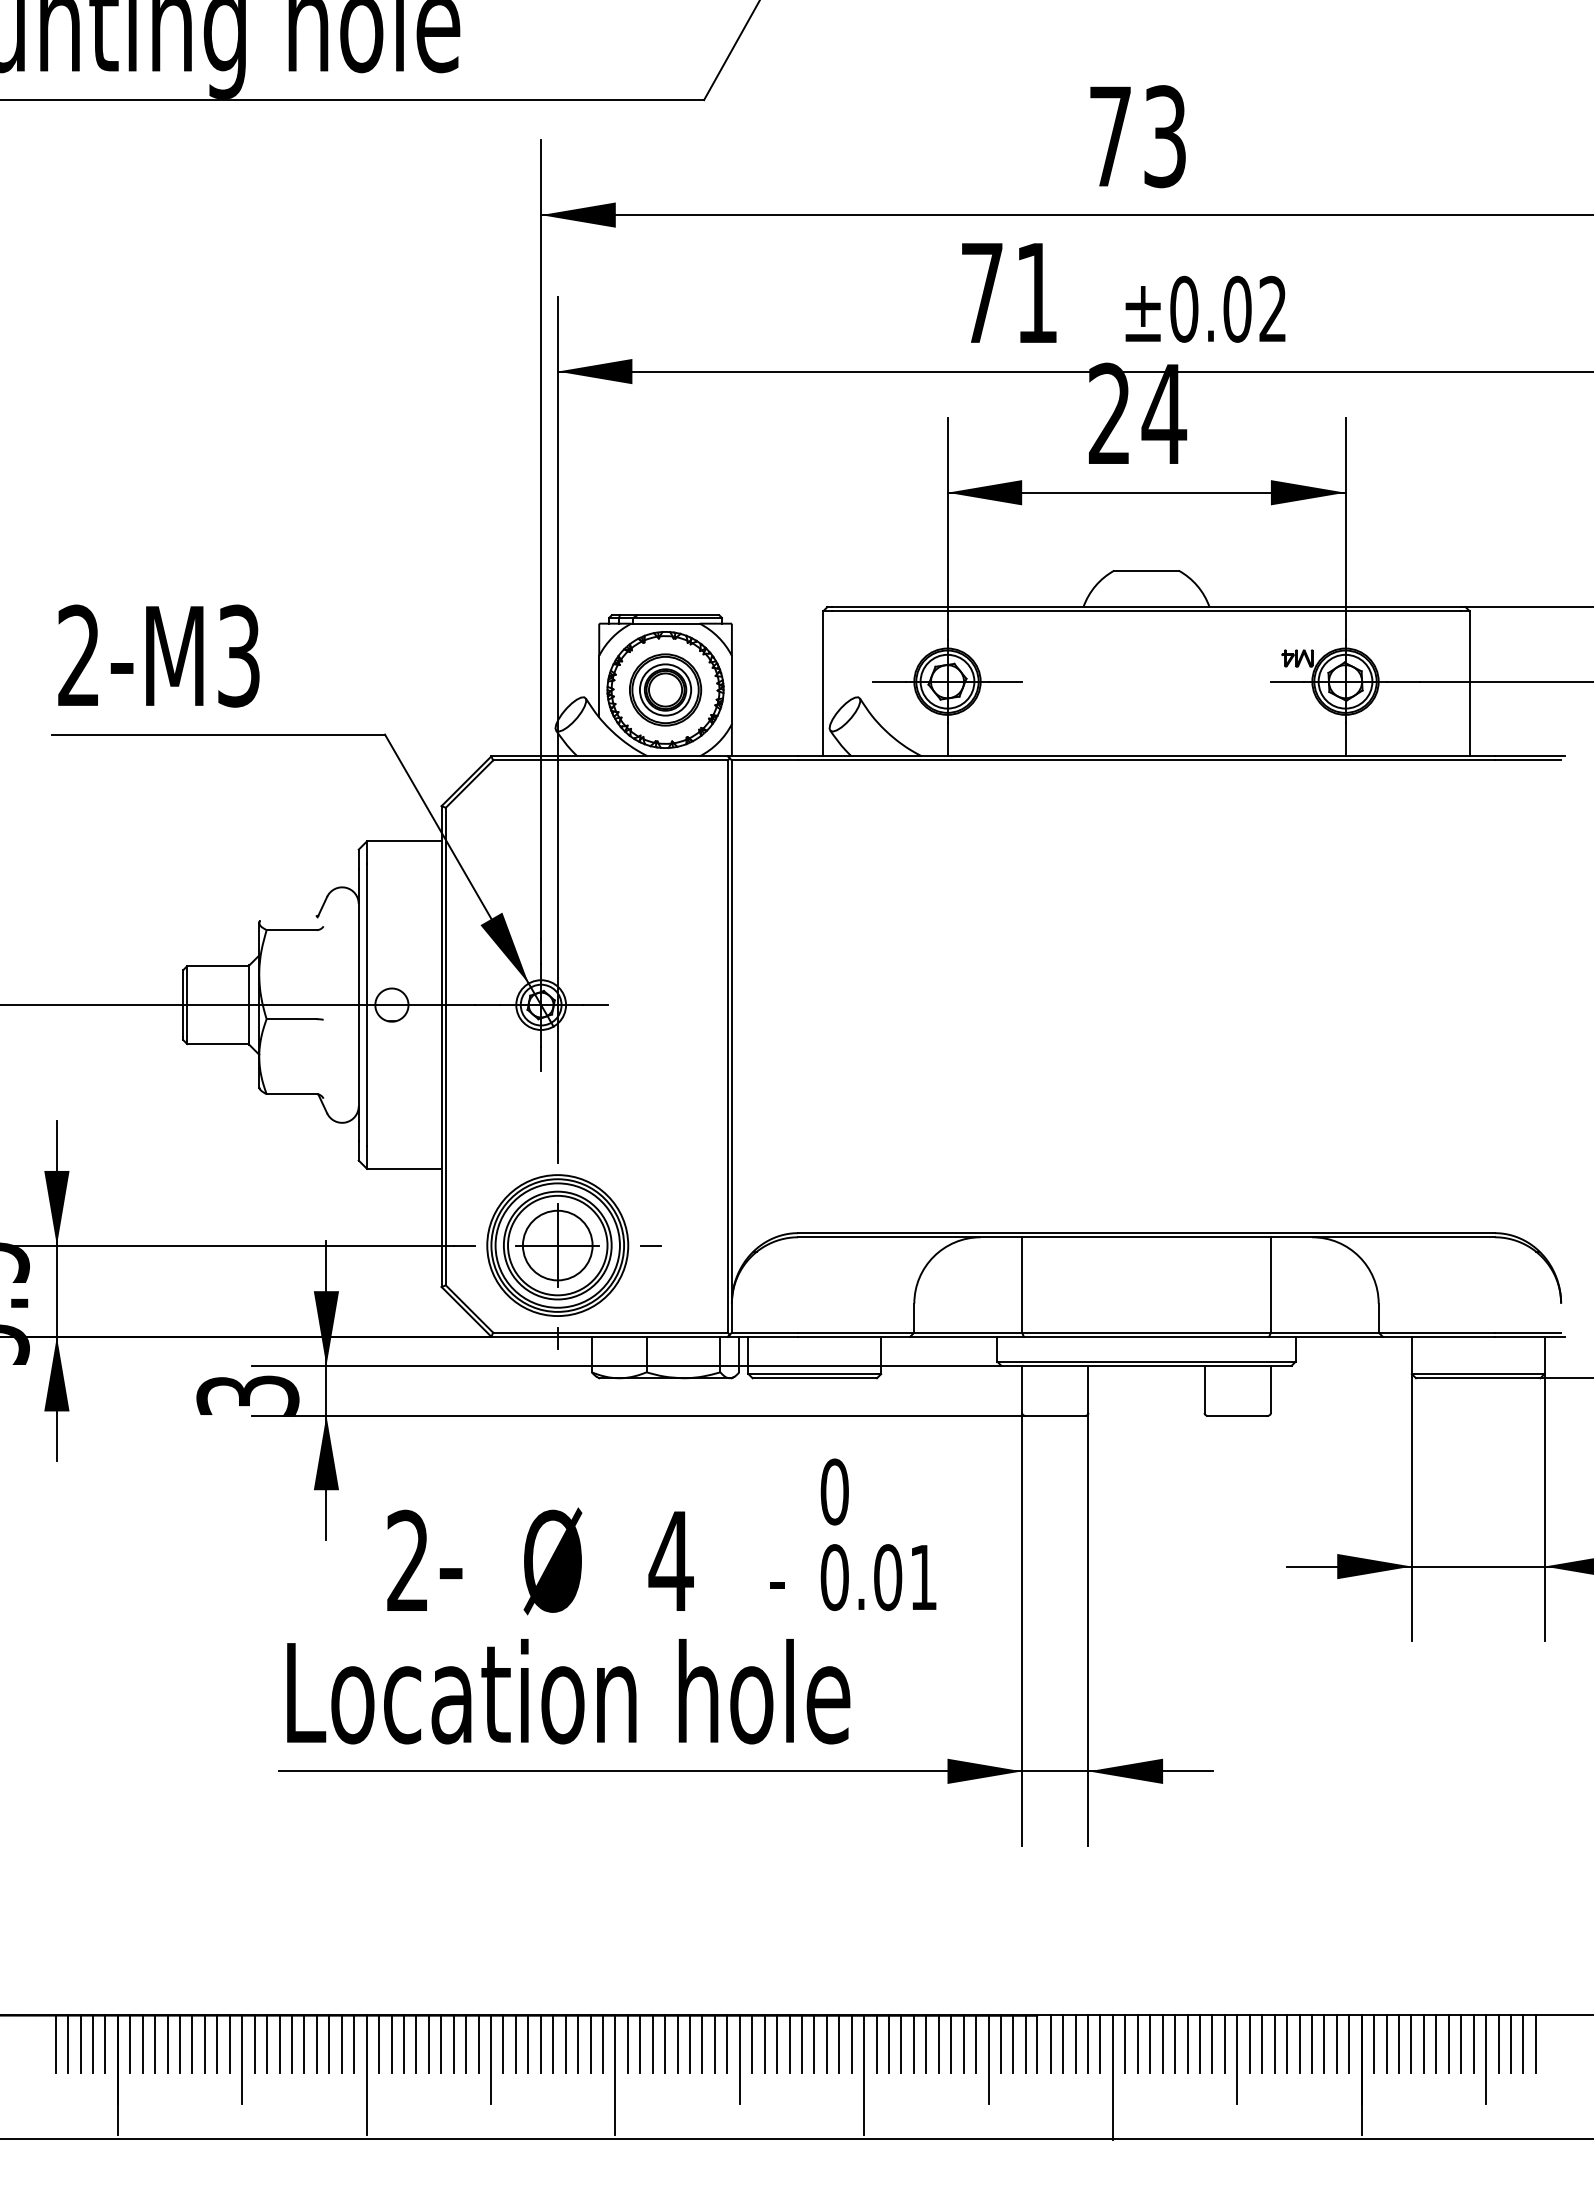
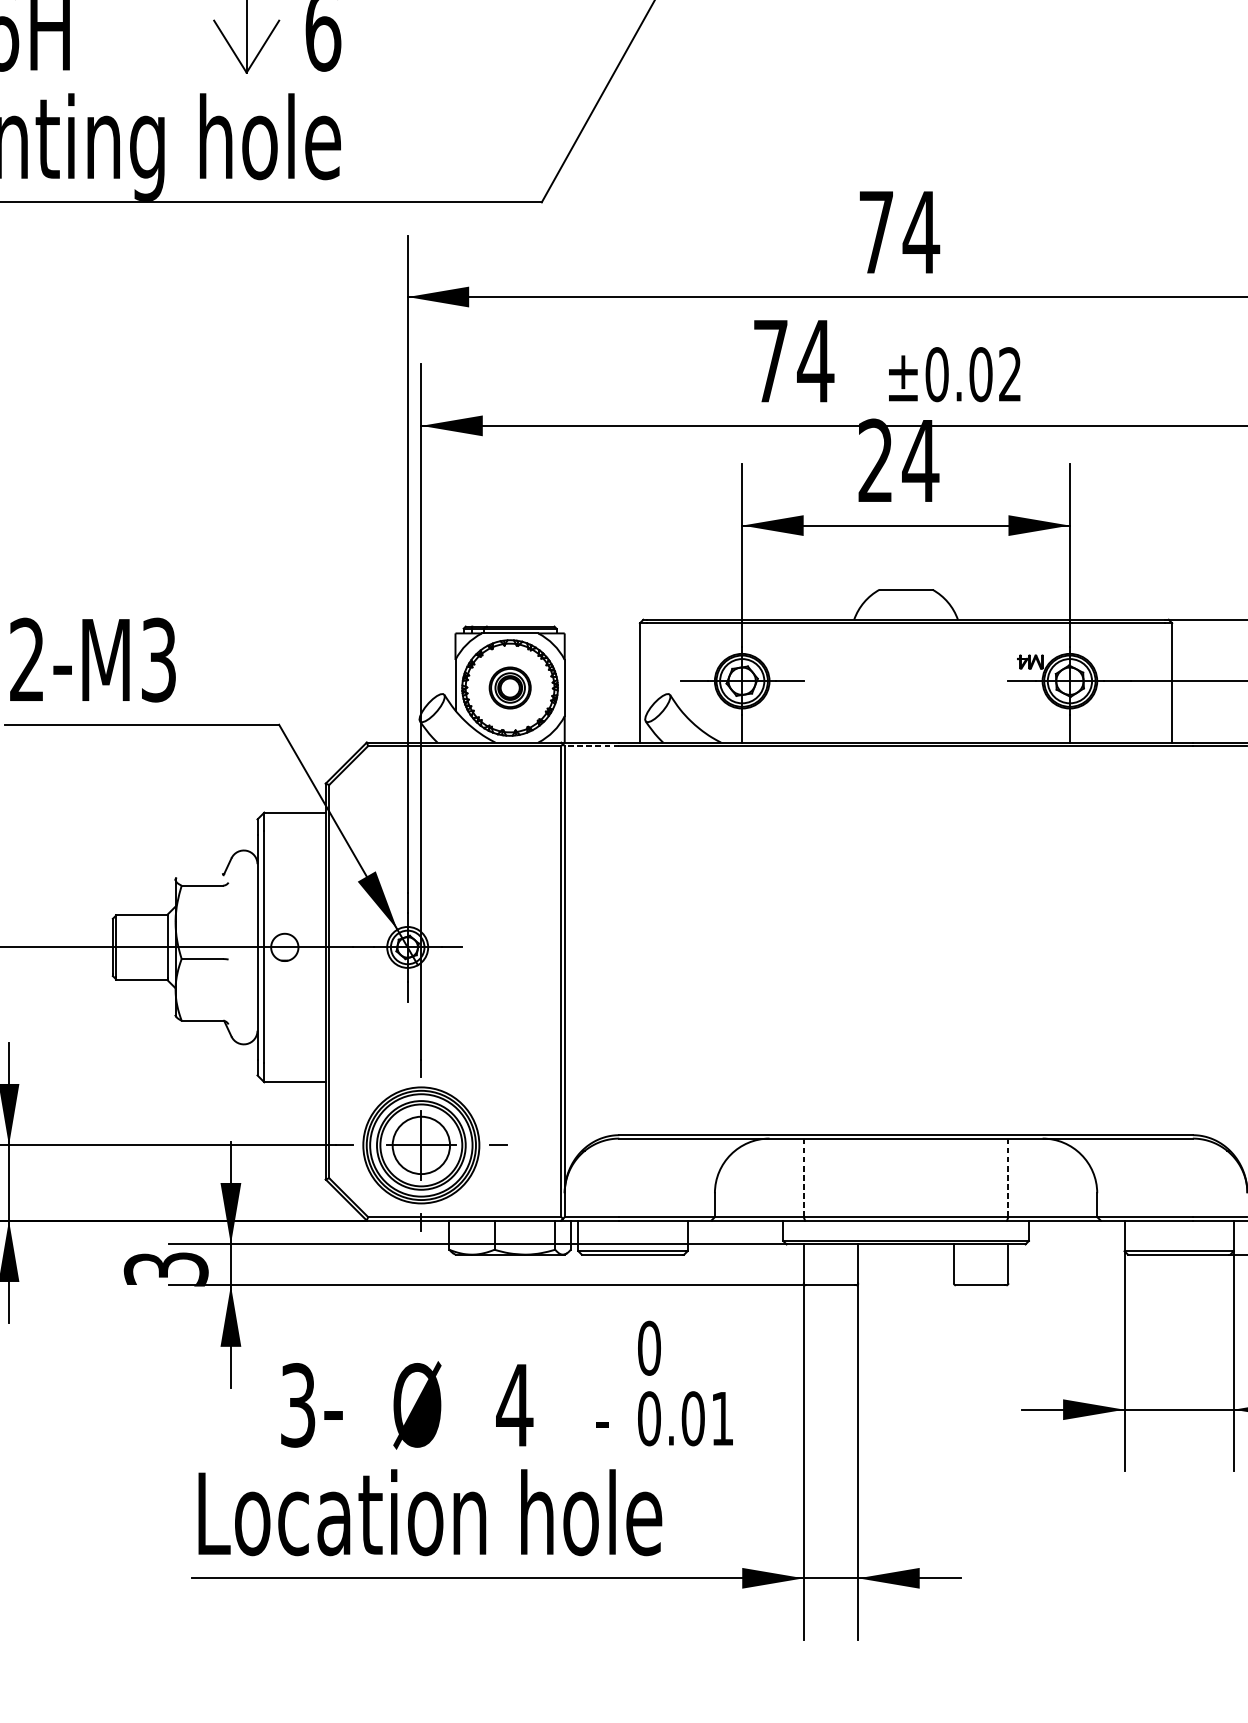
text: (1164, 136) -> (920, 232), 73 -> 74
text: (1036, 292) -> (815, 360), 71 -> 74
part: (665, 689) -> (510, 687), size x0.7
line: (764, 760) -> (591, 746), solid -> dashed
line: (1022, 1284) -> (803, 1177), solid -> dashed
line: (1270, 1284) -> (1008, 1177), solid -> dashed
text: (407, 1560) -> (297, 1404), 2- -> 3-

